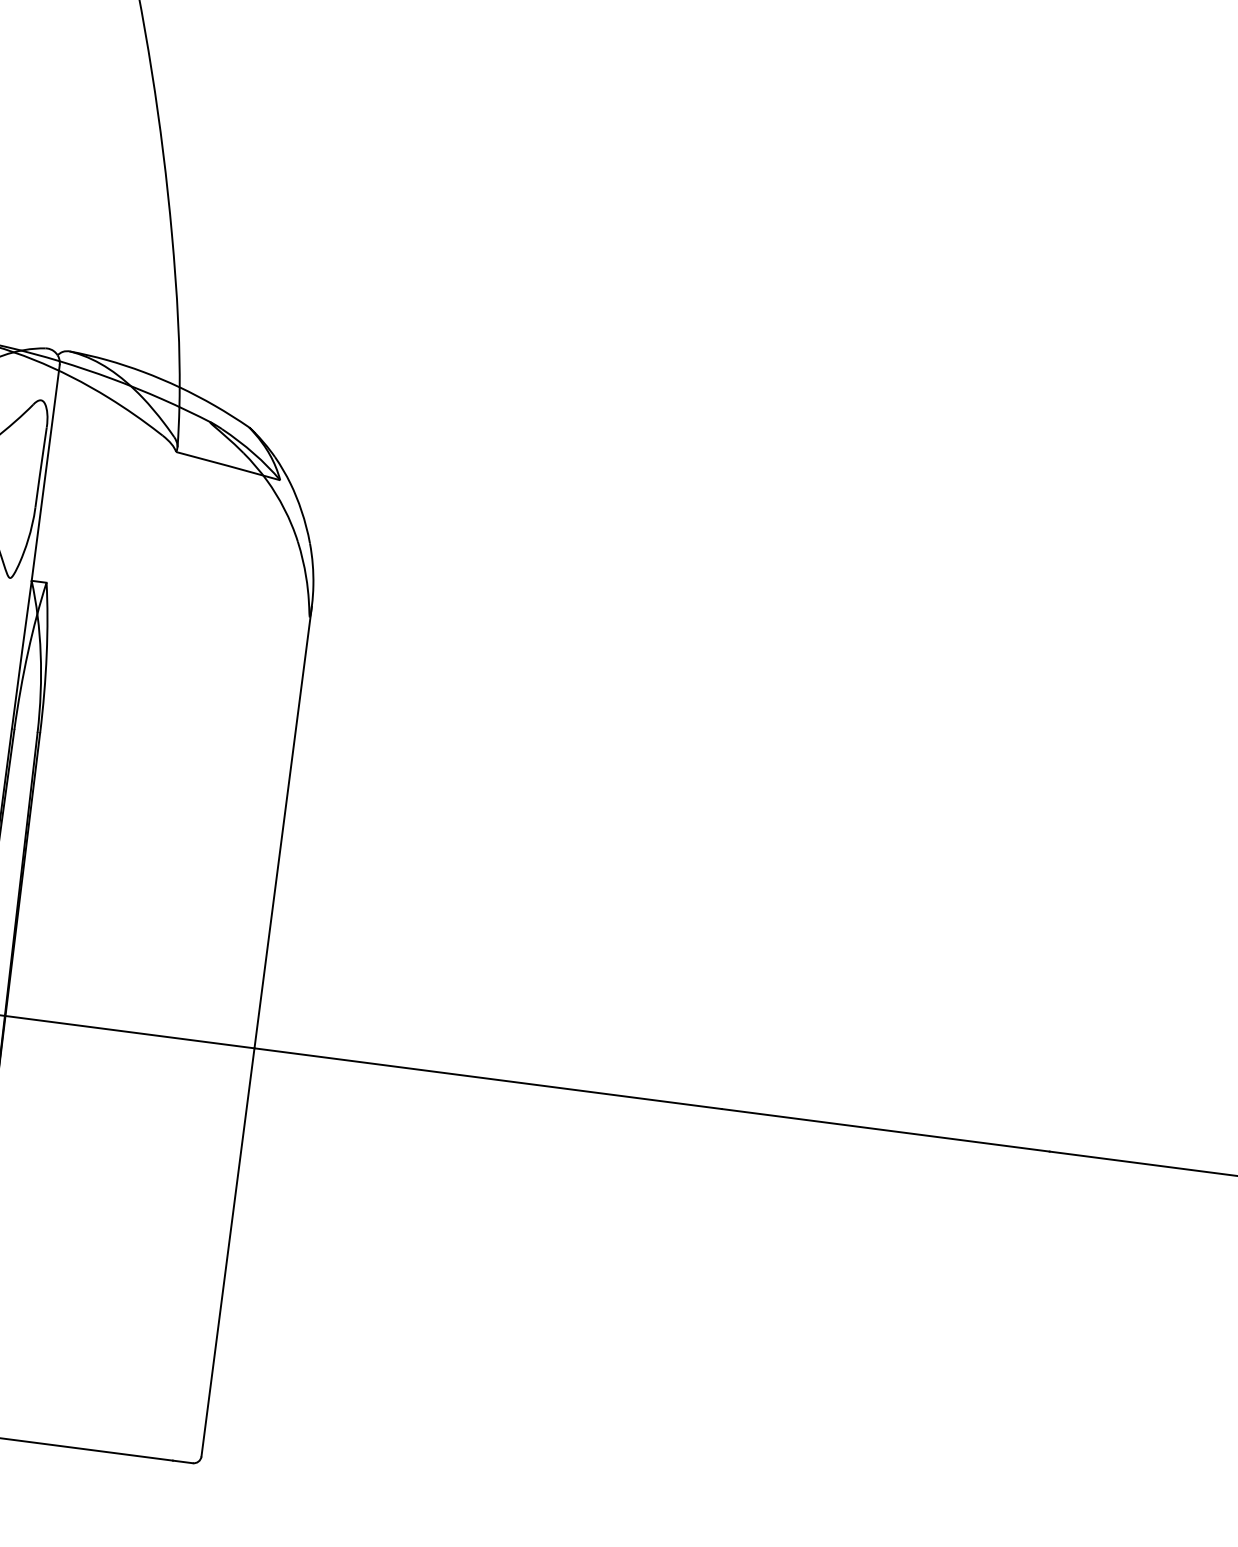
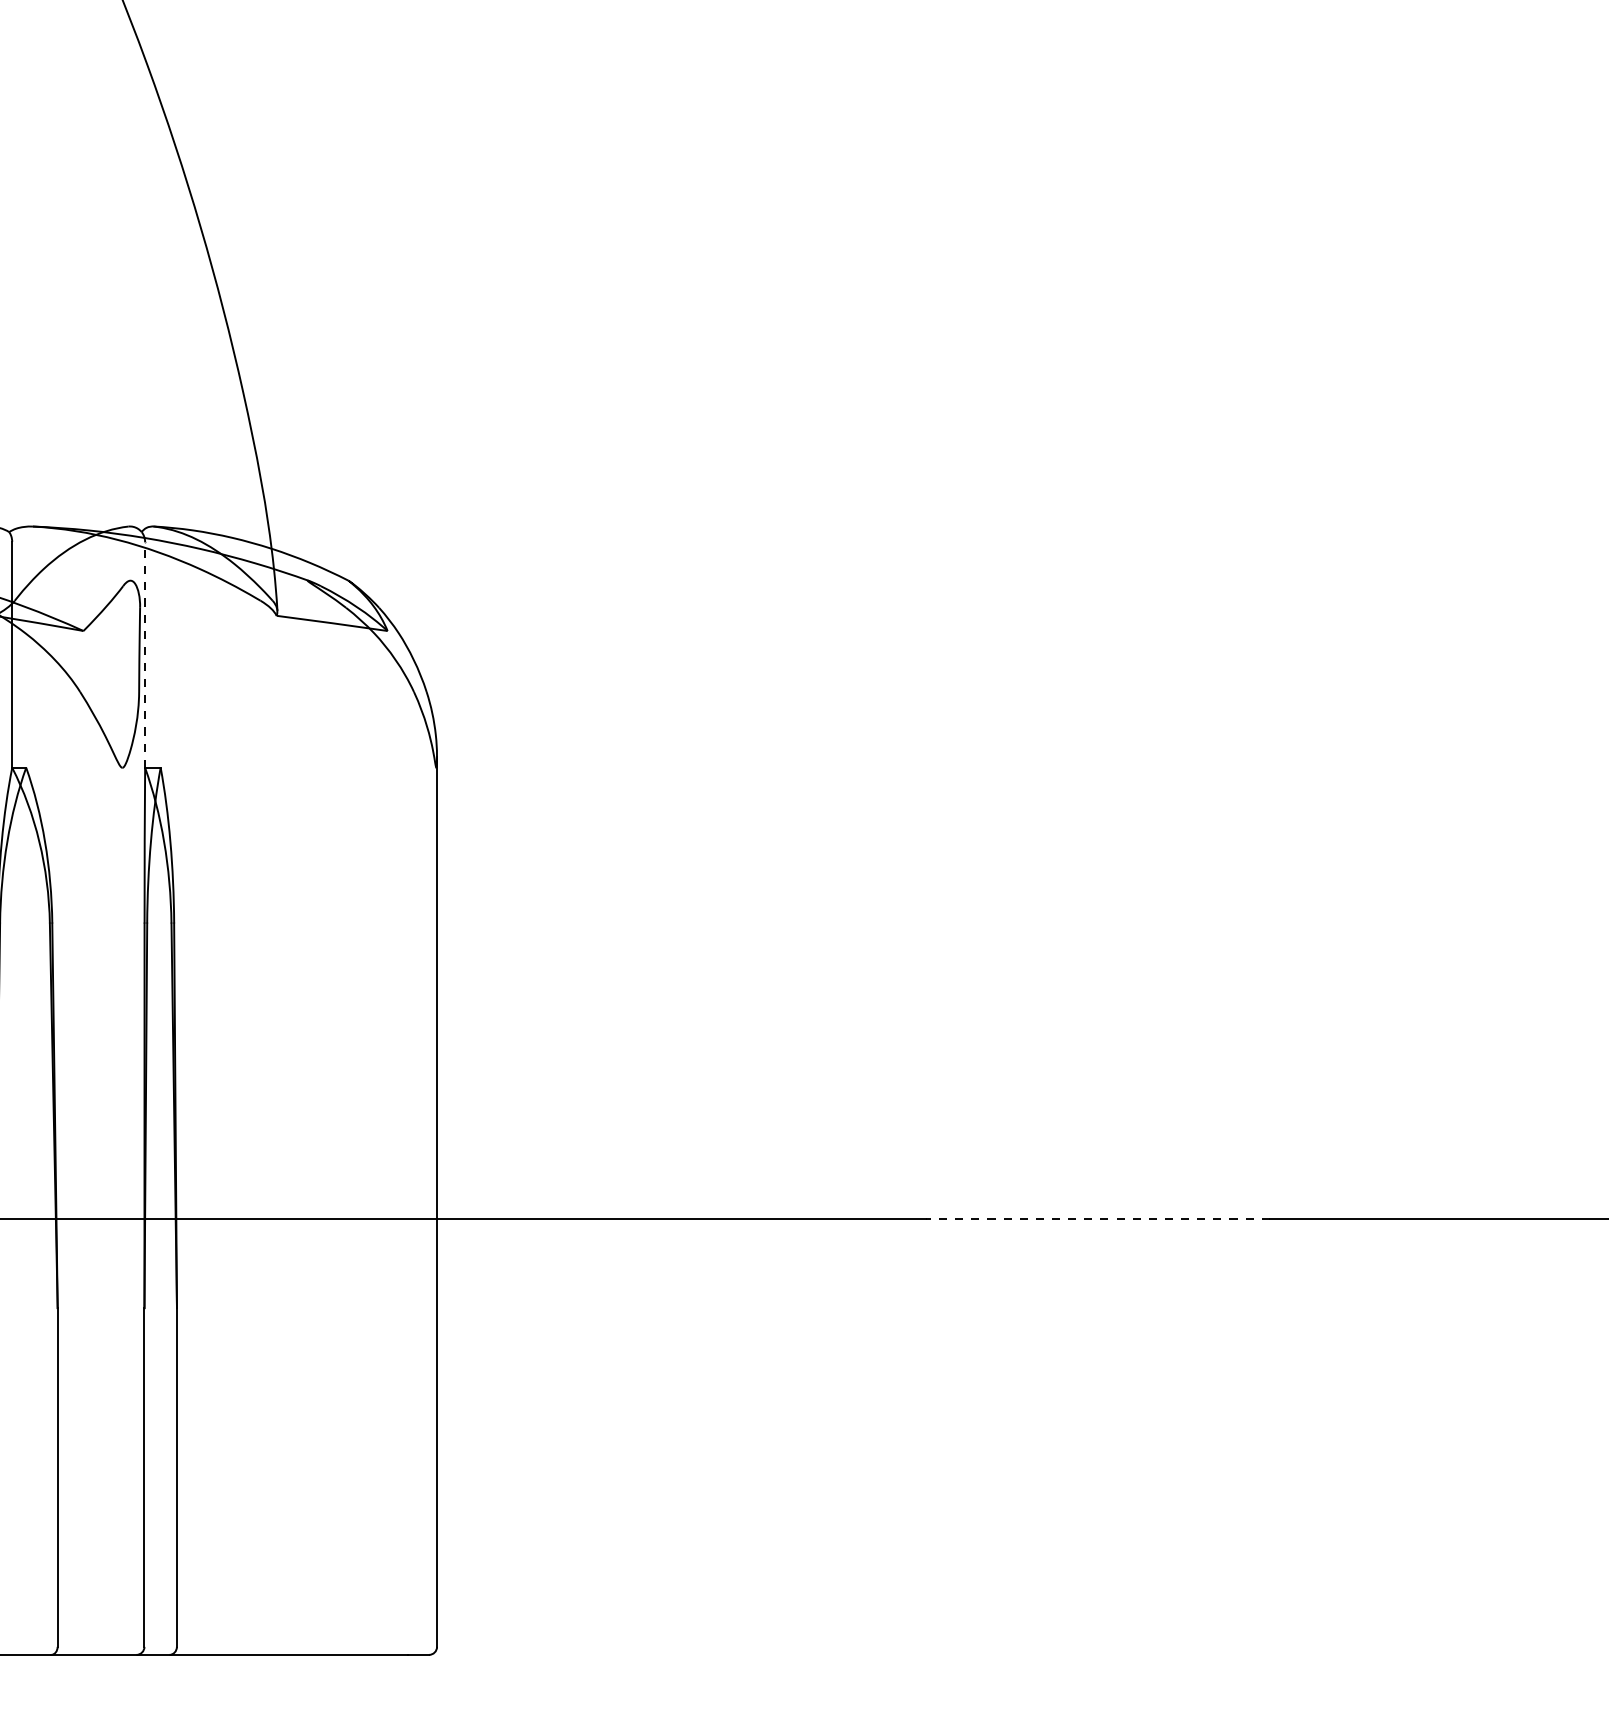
line: (46, 472) -> (145, 654), solid -> dashed
line: (886, 1130) -> (1098, 1219), solid -> dashed

